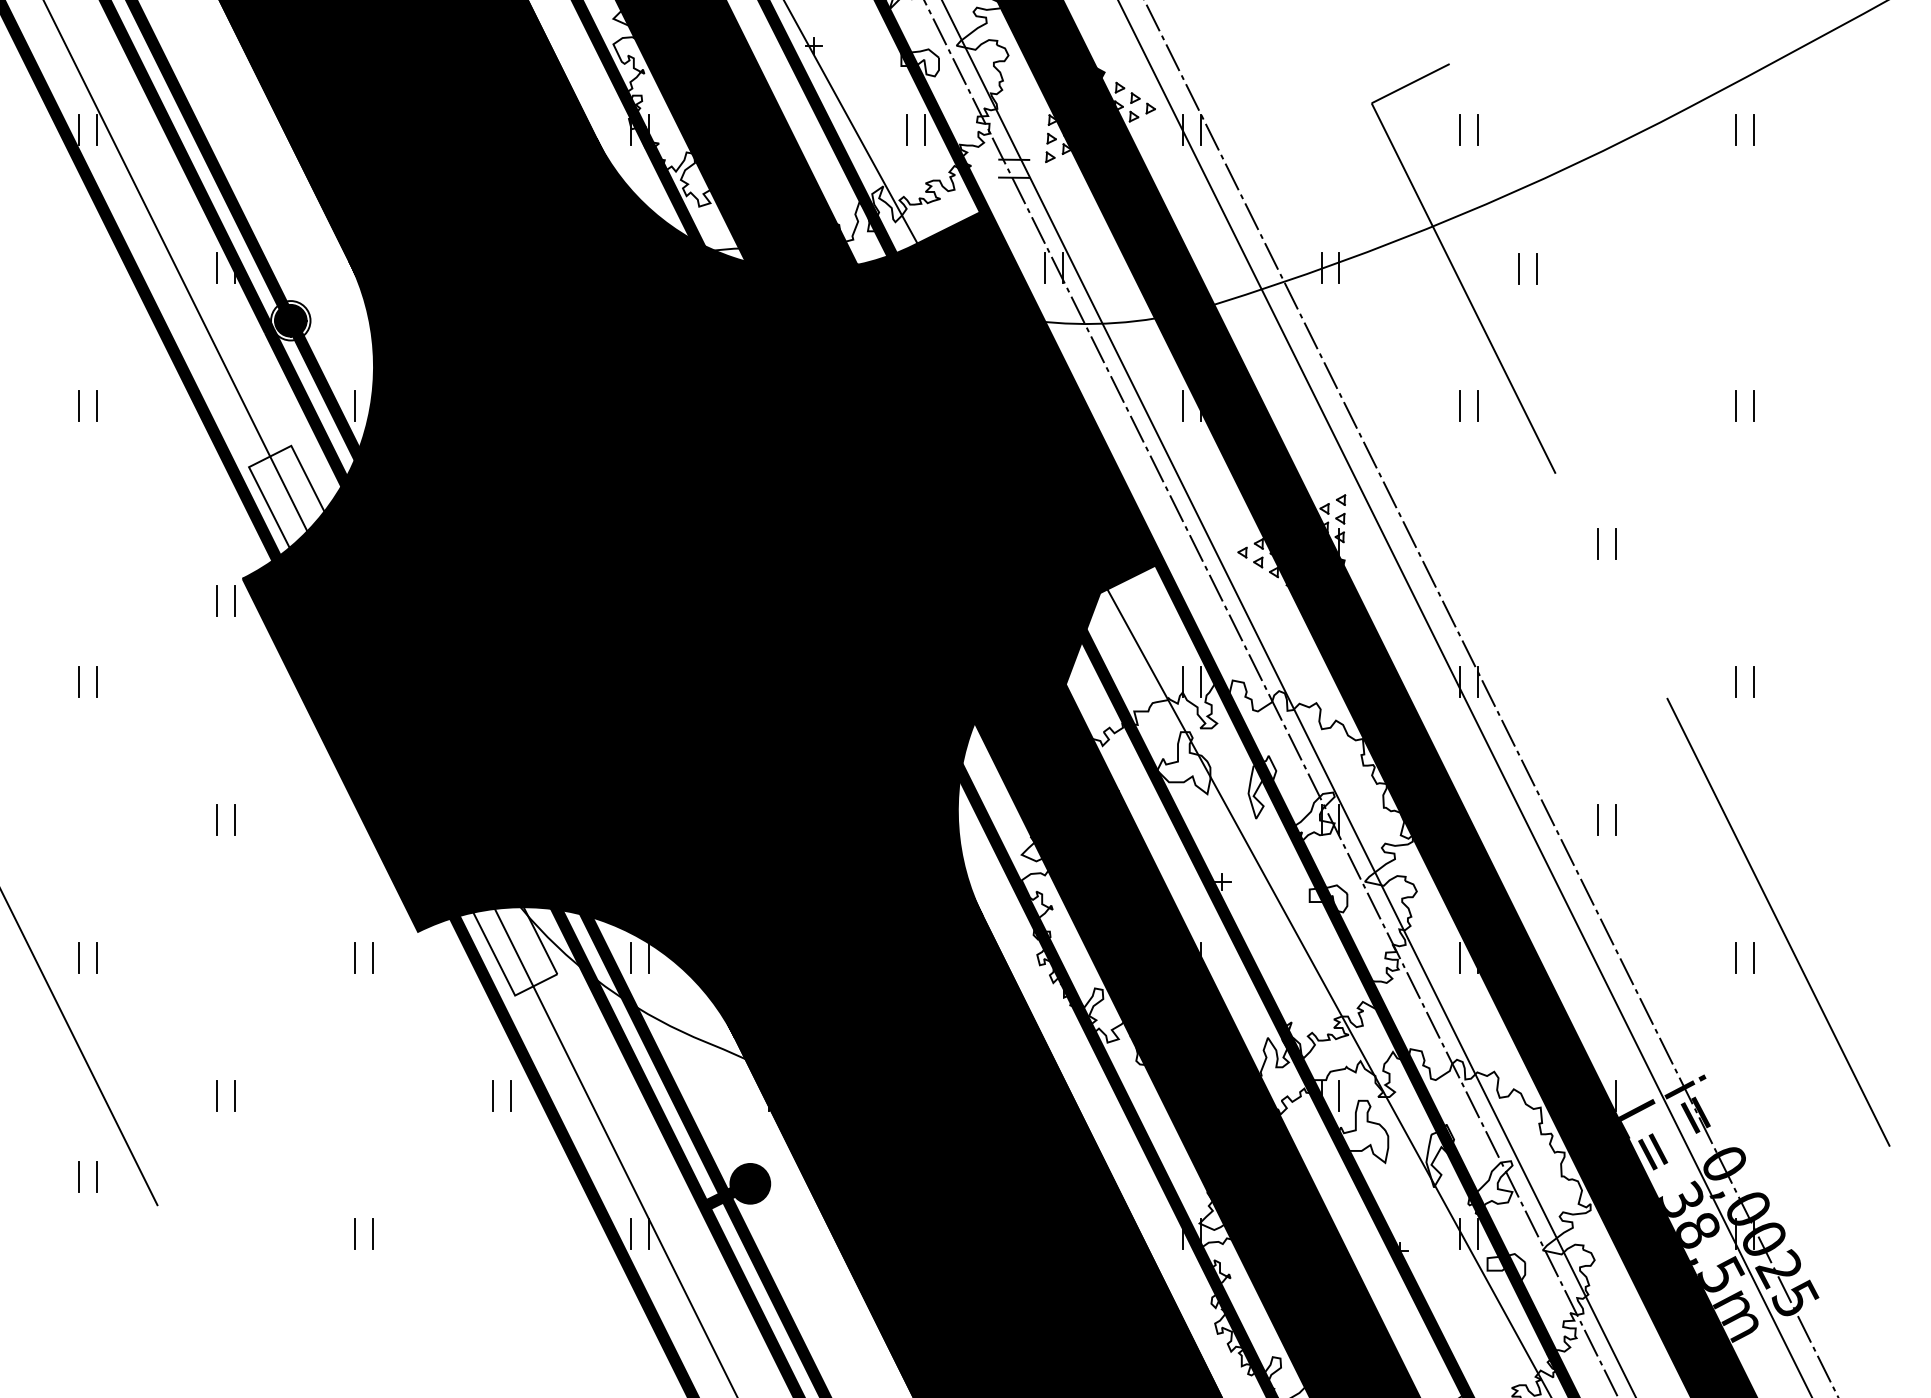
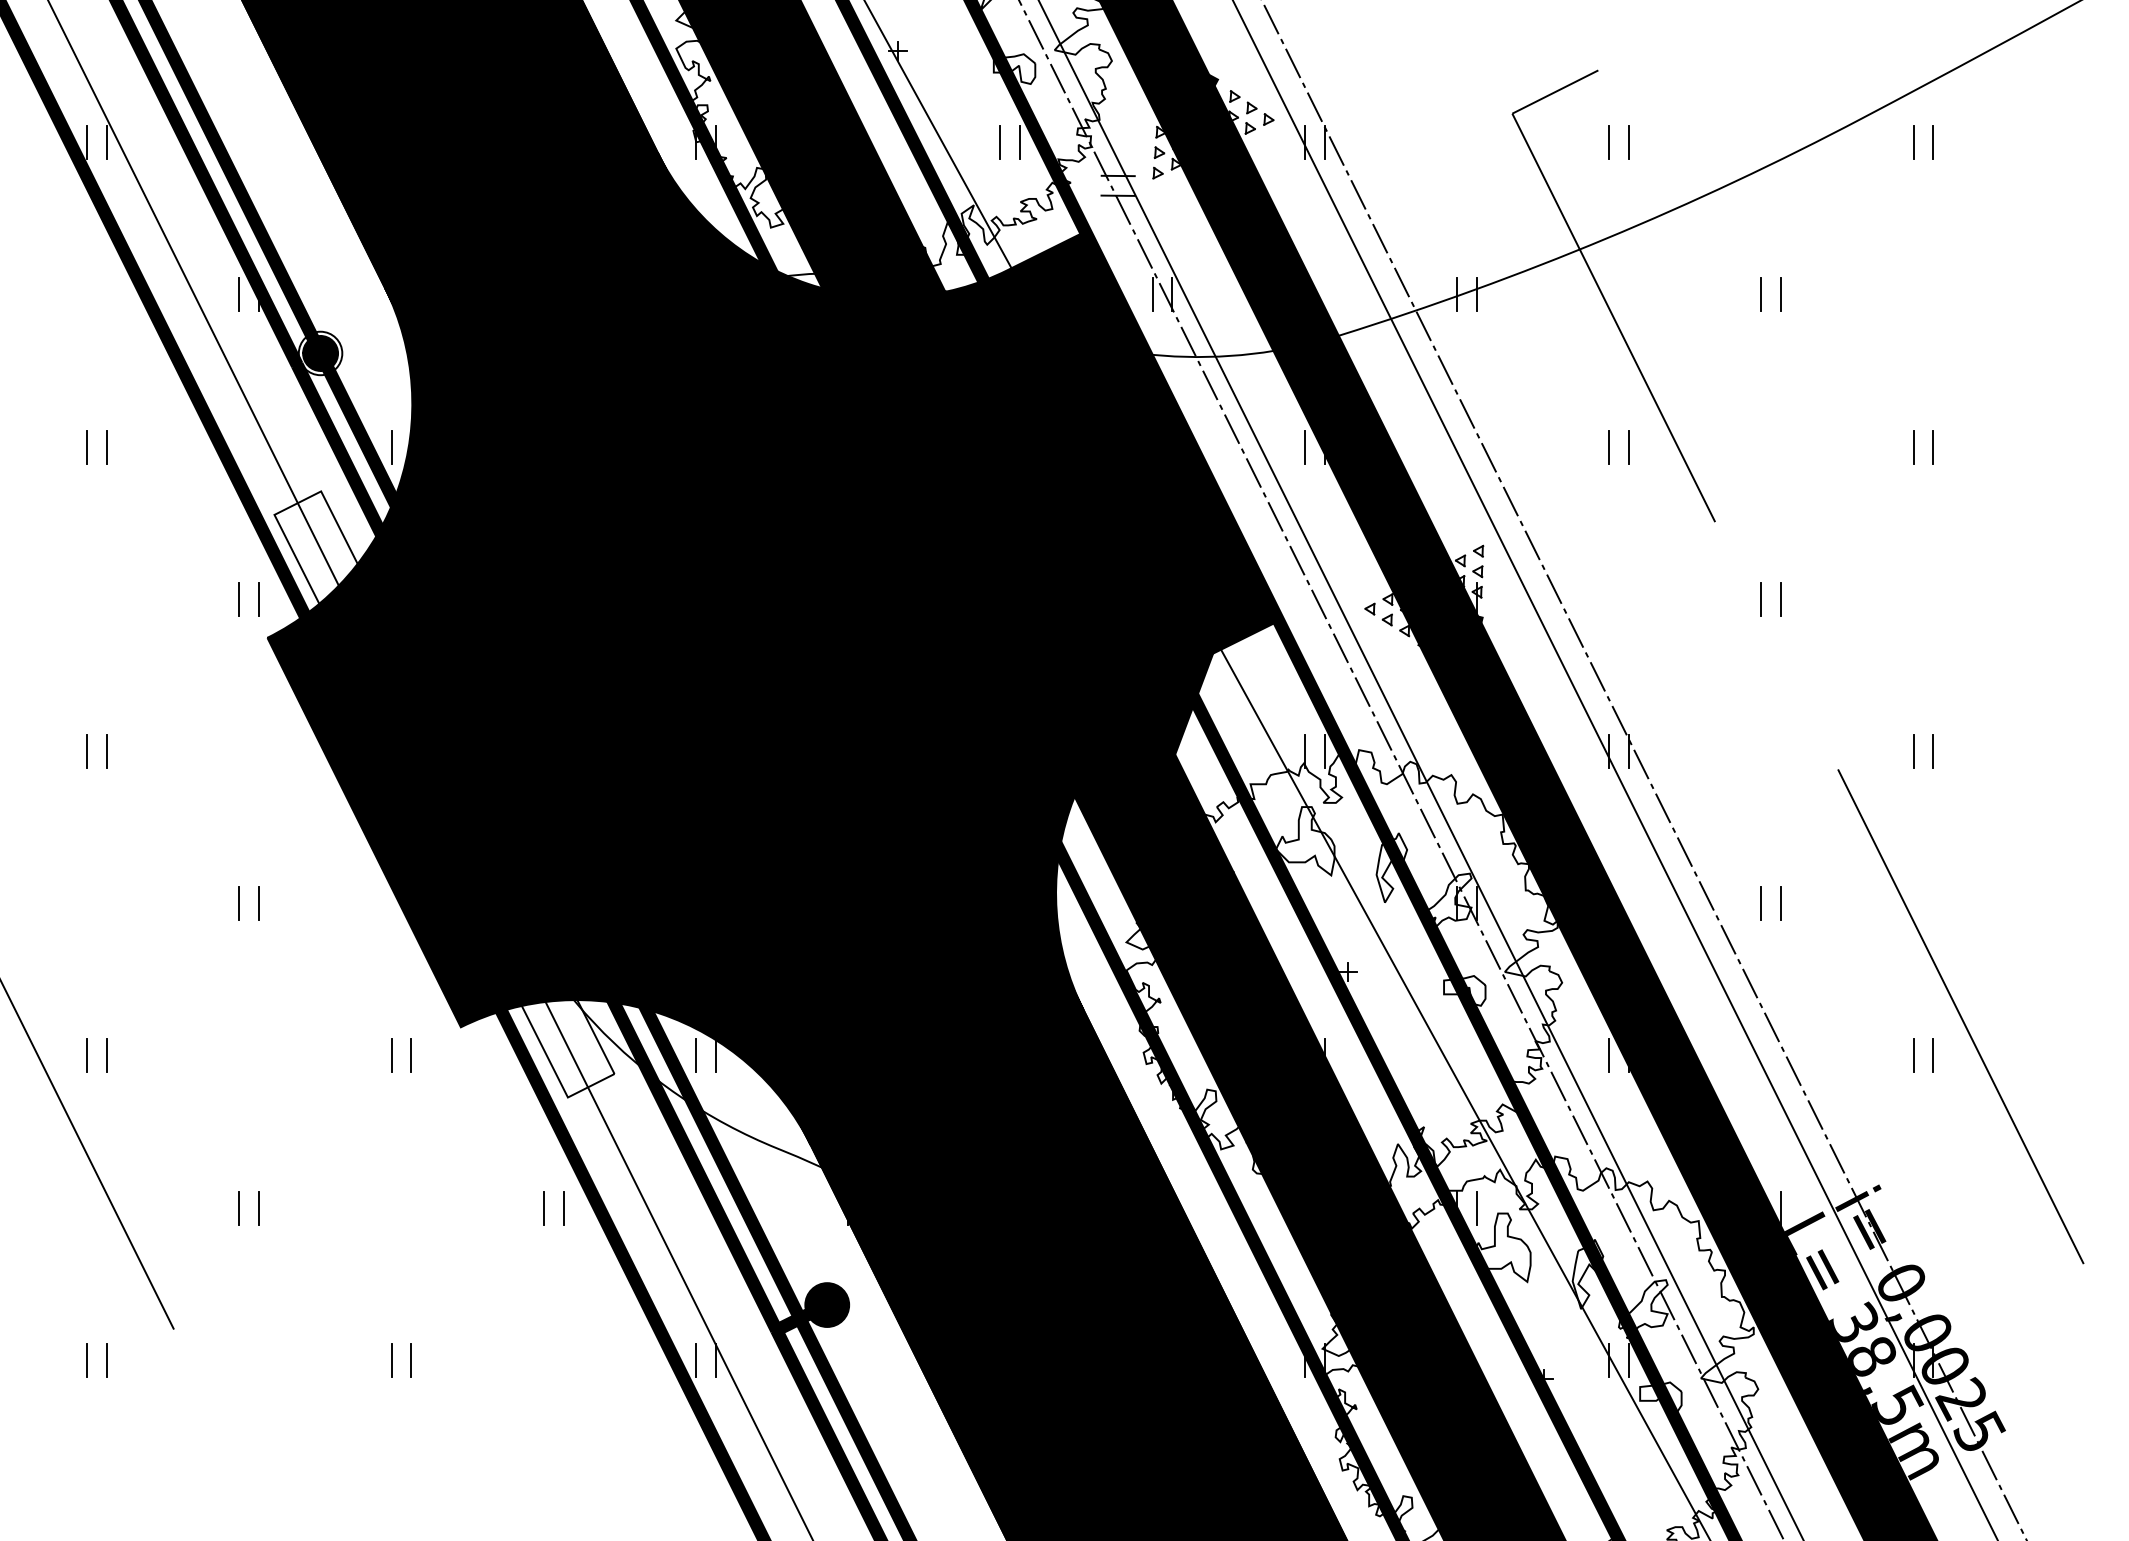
part: (1519, 268) -> (1762, 294), moved
part: (217, 600) -> (239, 599), moved
part: (79, 1176) -> (87, 1359), moved

